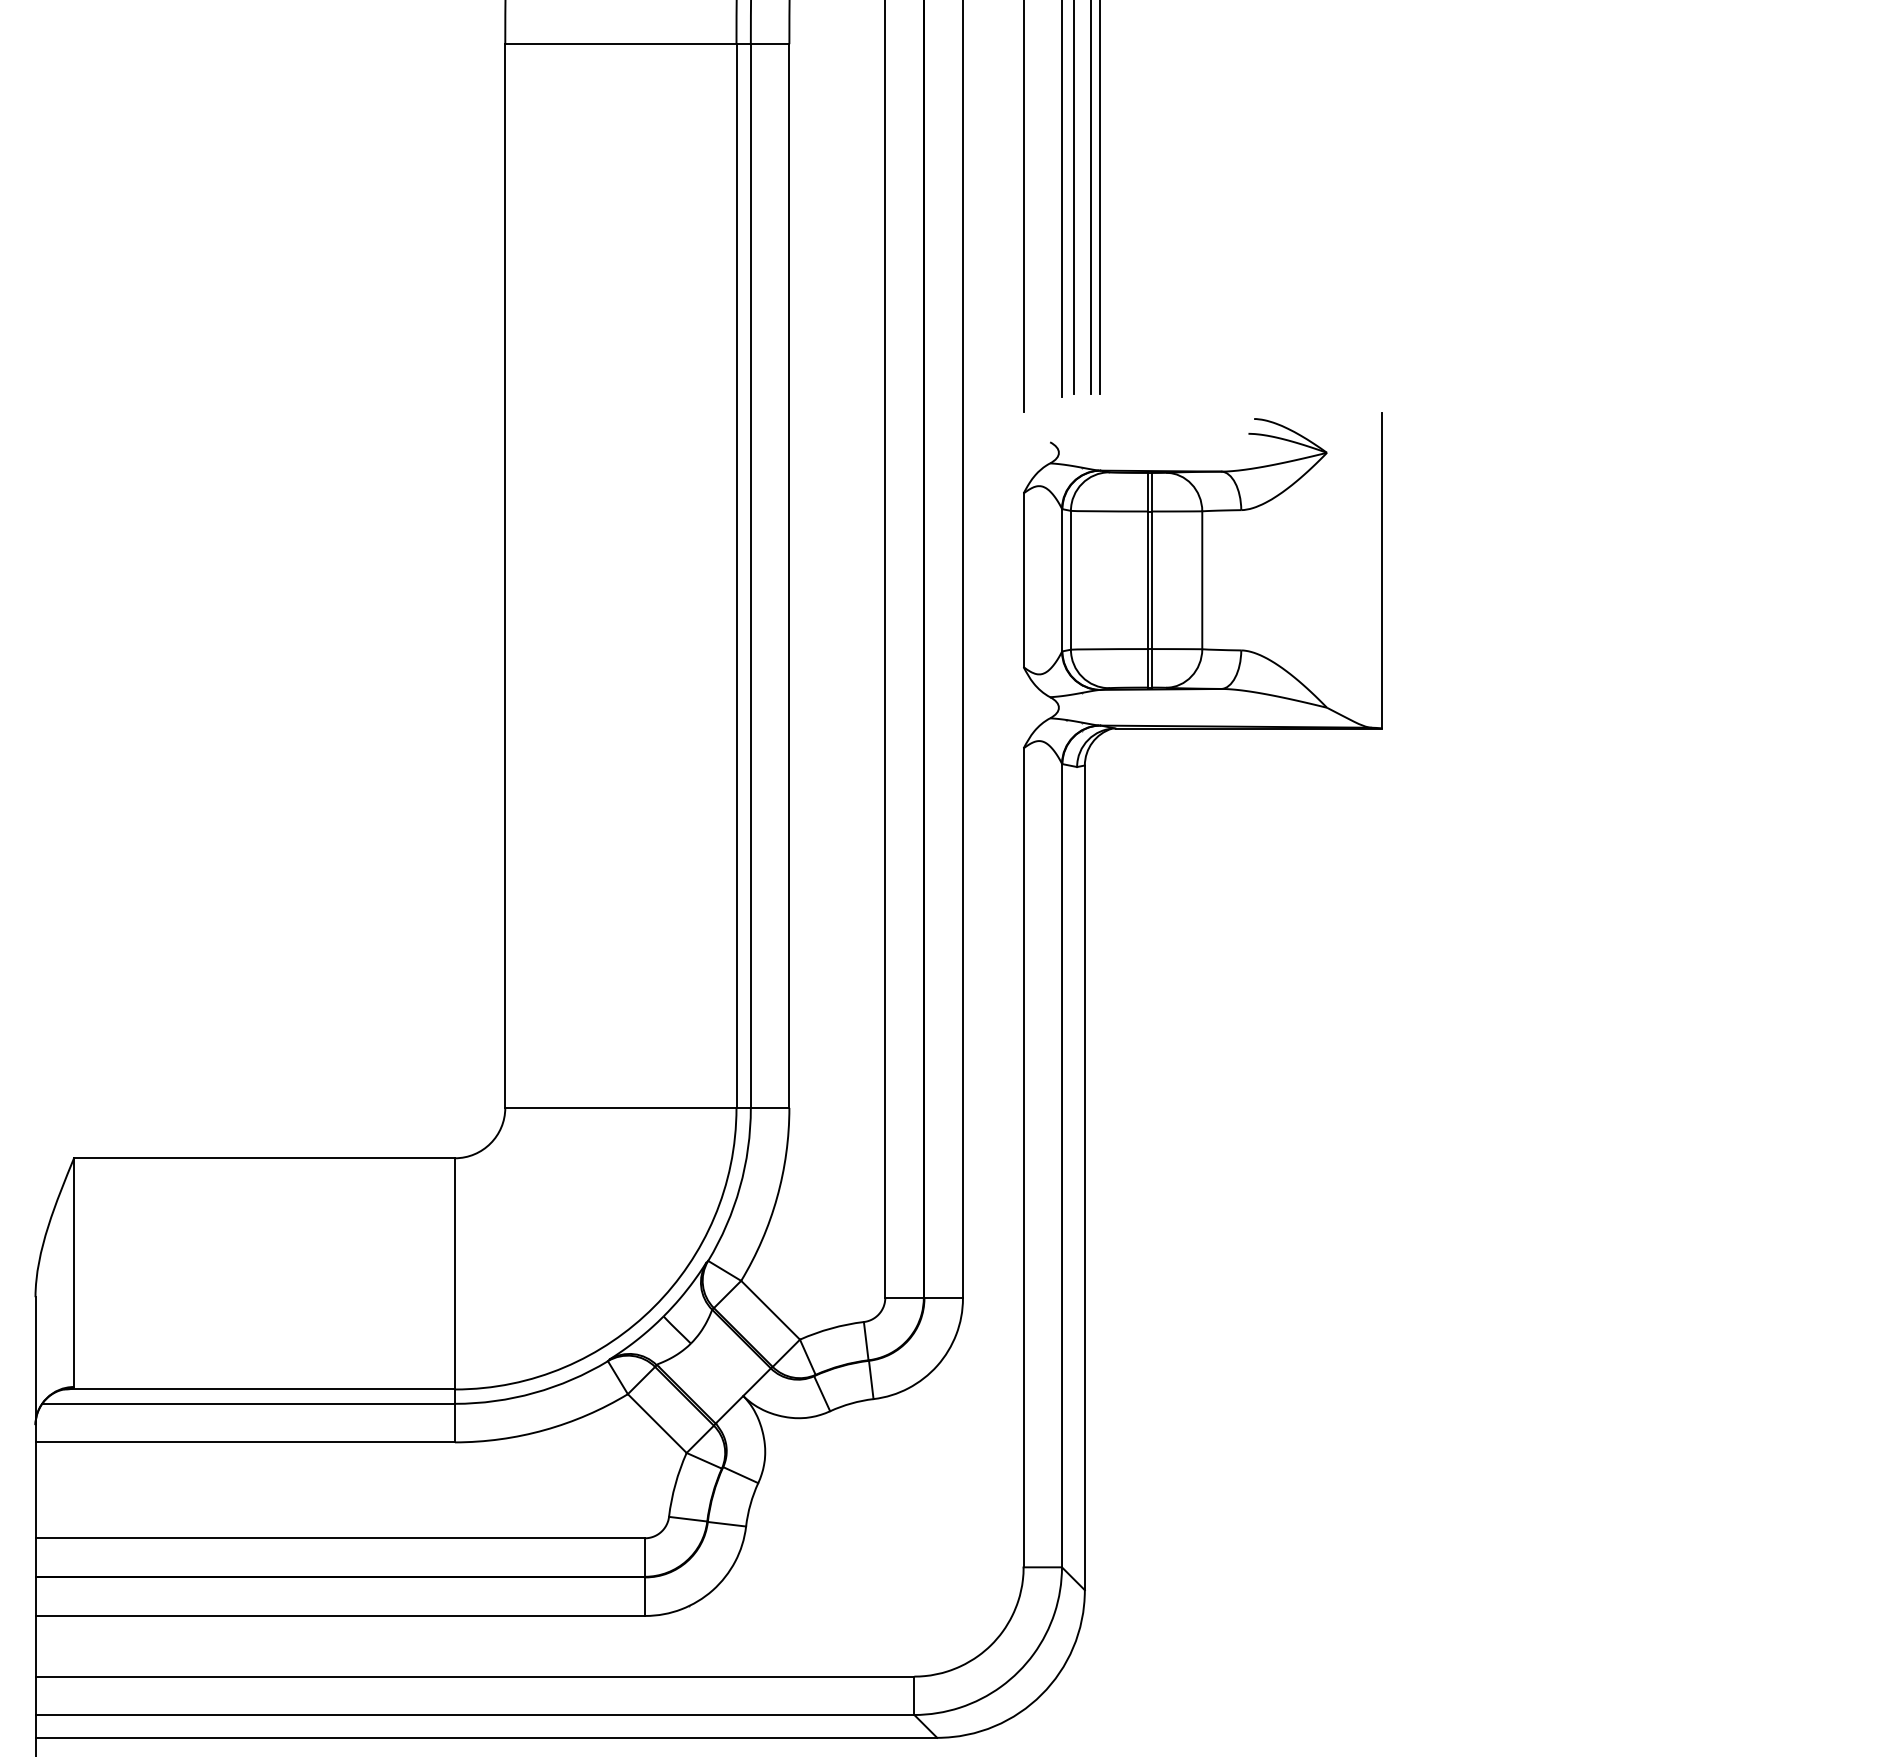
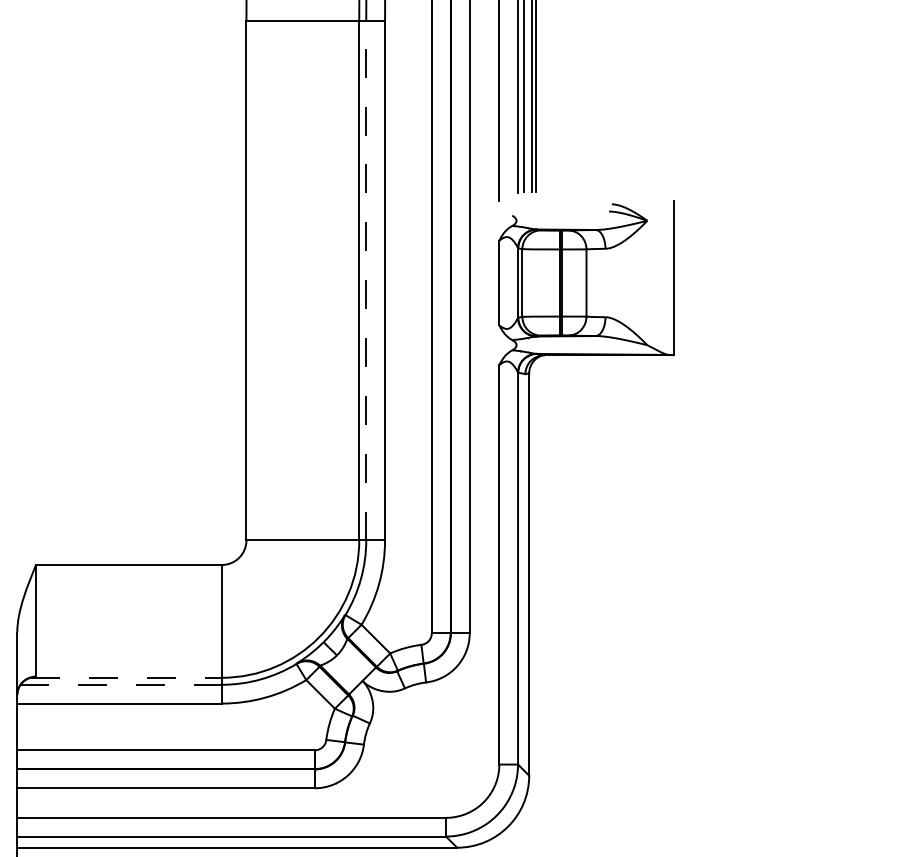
line: (751, 575) -> (366, 280), solid -> dashed
line: (261, 1388) -> (127, 677), solid -> dashed
line: (249, 1403) -> (121, 684), solid -> dashed

